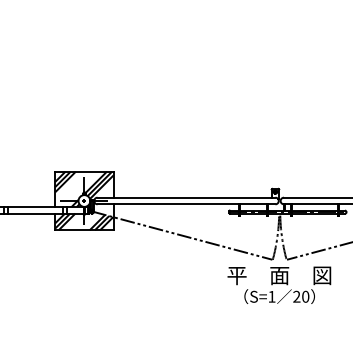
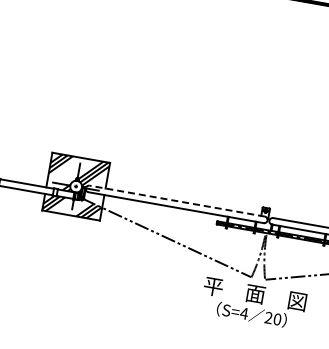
line: (186, 197) -> (177, 200), solid -> dashed
text: (271, 296) -> (243, 313), S=1 -> S=4

